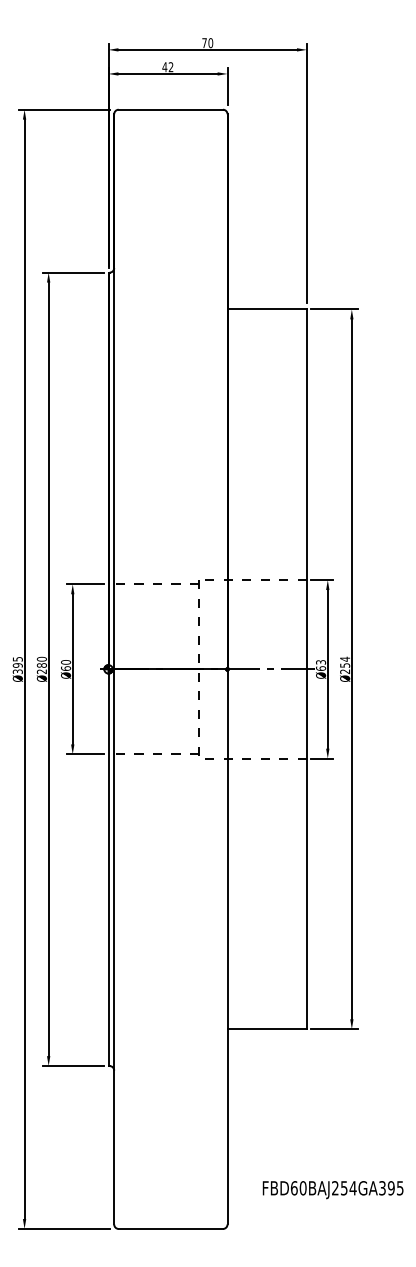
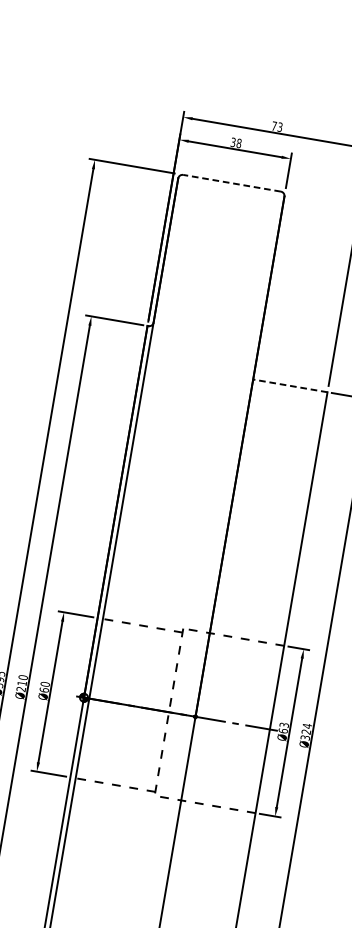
text: (210, 43) -> (279, 127), 70 -> 73
text: (167, 67) -> (235, 143), 42 -> 38
line: (170, 109) -> (231, 182), solid -> dashed
line: (267, 309) -> (290, 385), solid -> dashed
text: (41, 665) -> (21, 683), Ø280 -> Ø210
text: (345, 668) -> (306, 734), Ø254 -> Ø324

